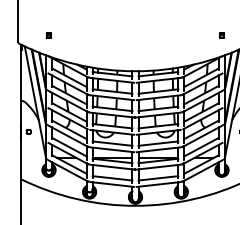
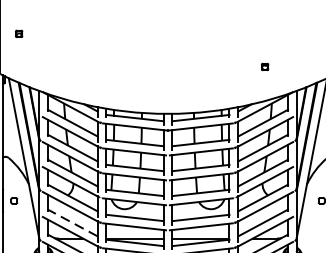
part: (48, 35) -> (18, 33), moved
part: (221, 35) -> (264, 66), moved
line: (69, 147) -> (73, 223), solid -> dashed

